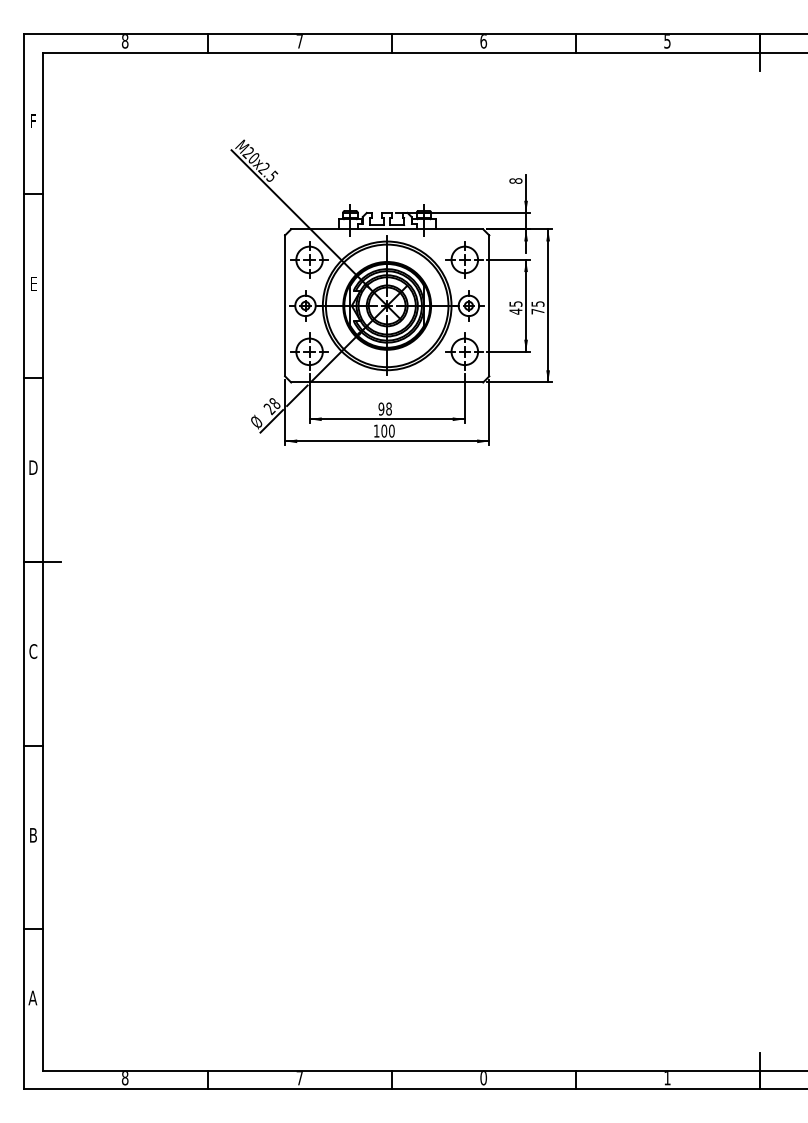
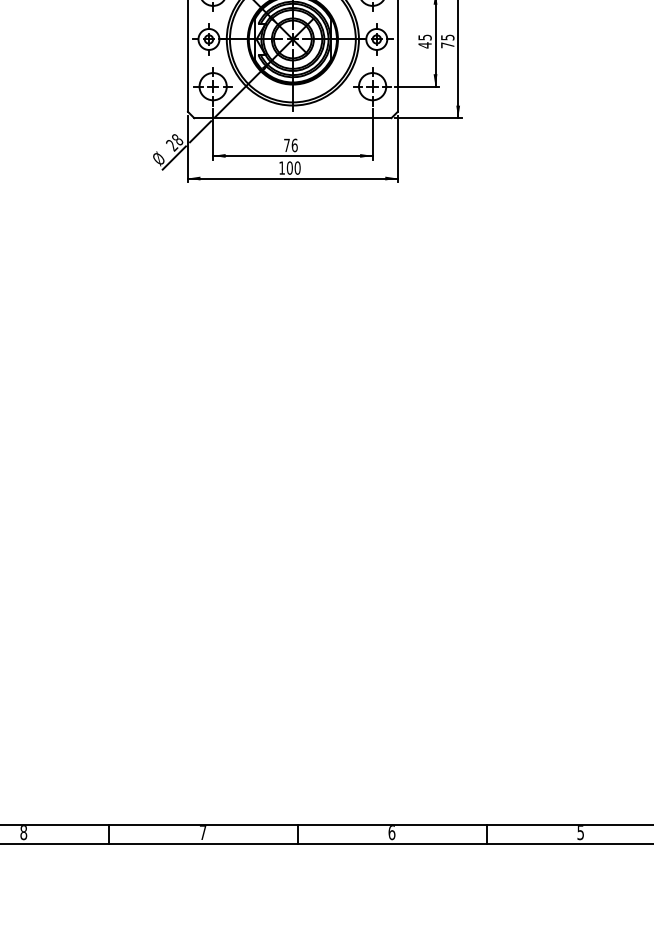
text: (384, 408) -> (290, 144), 98 -> 76
text: (483, 1078) -> (391, 833), 0 -> 6
text: (667, 1078) -> (580, 833), 1 -> 5

